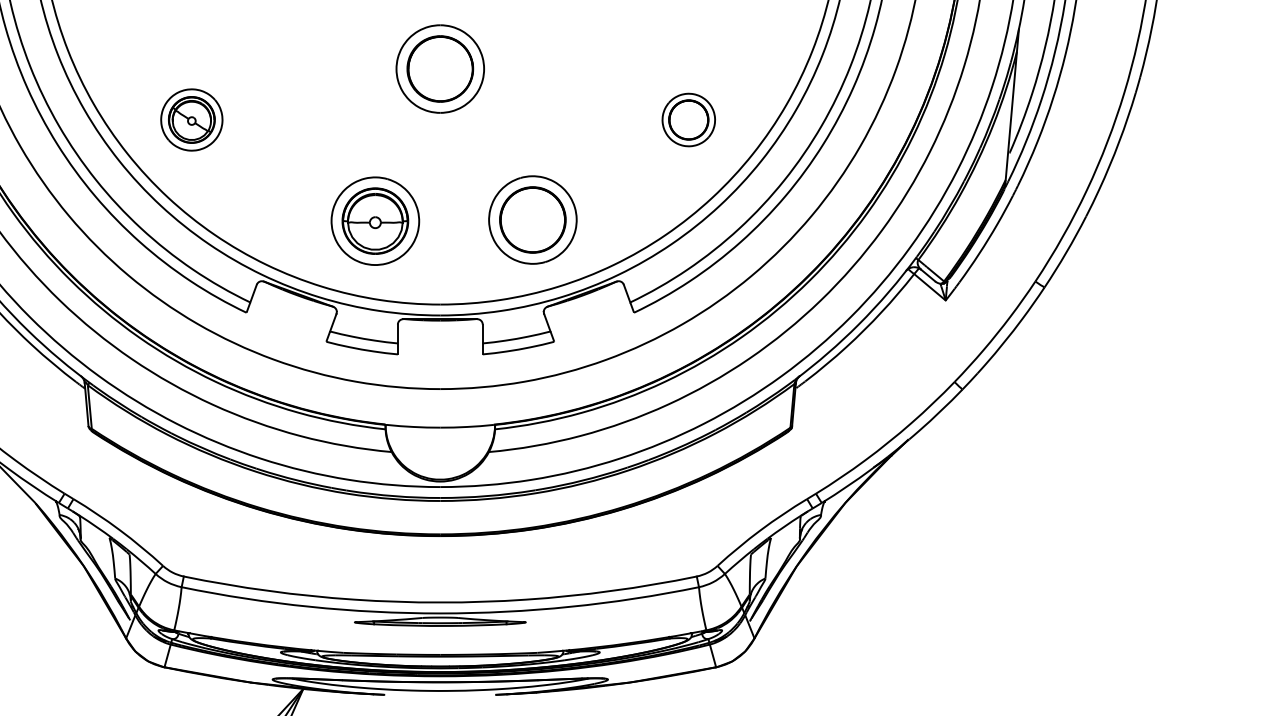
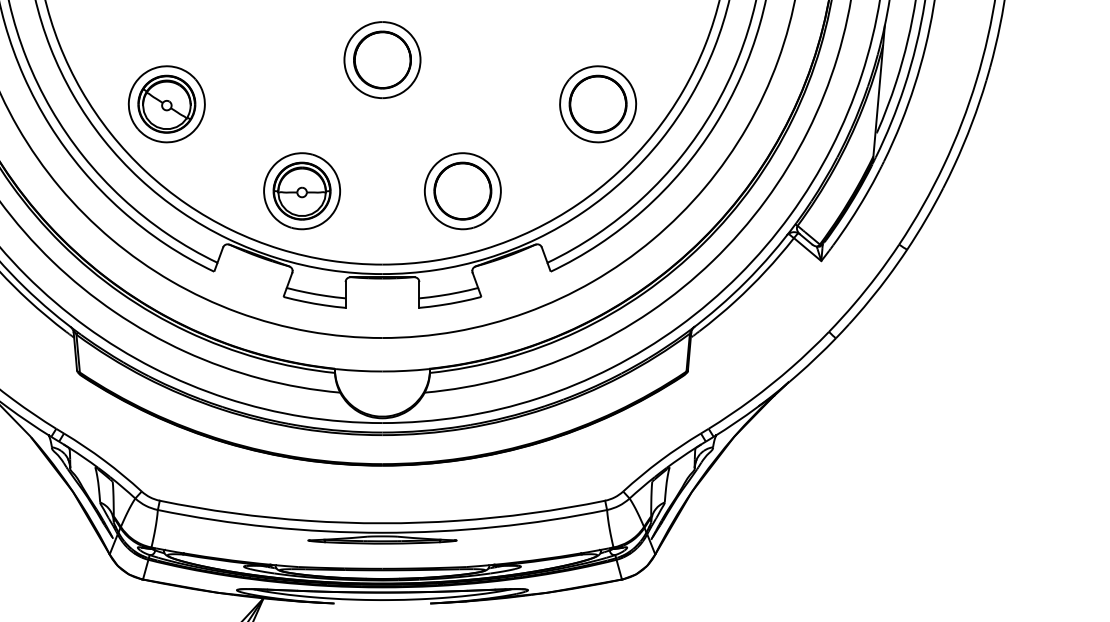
part: (191, 120) -> (166, 104), size x1.43
part: (689, 120) -> (598, 104), size x1.67
part: (374, 221) -> (301, 191), moved

